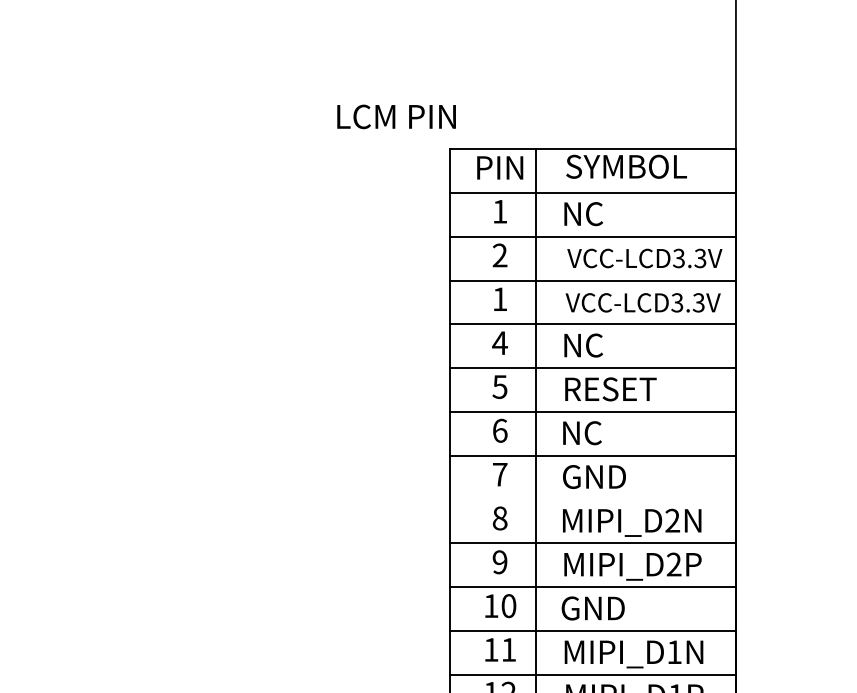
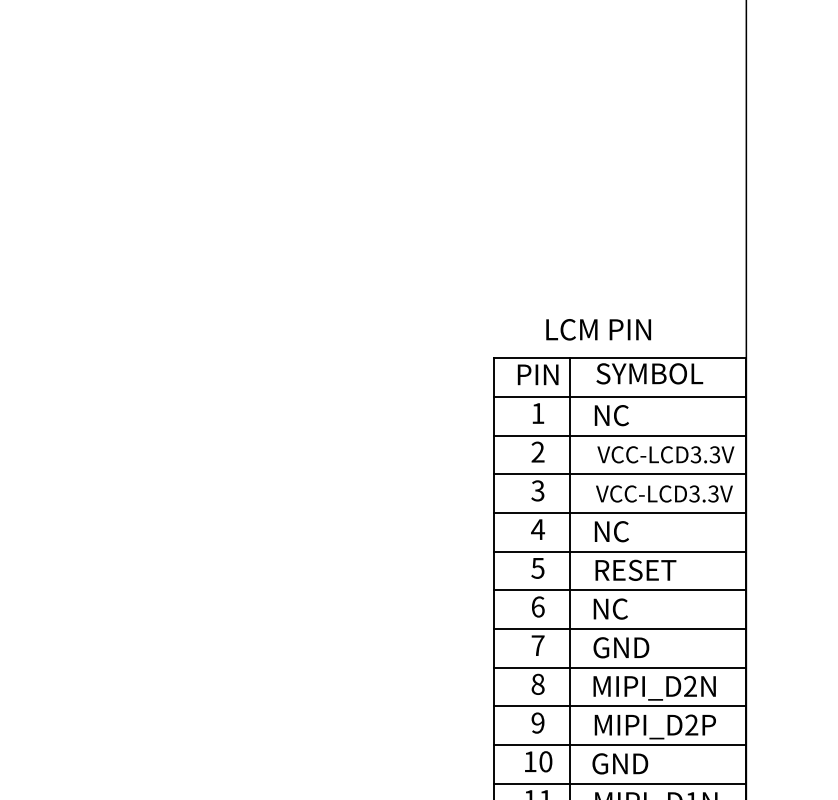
text: (396, 116) -> (598, 329), moved
text: (499, 298) -> (537, 490), 1 -> 3
line: (592, 499) -> (619, 667), added

